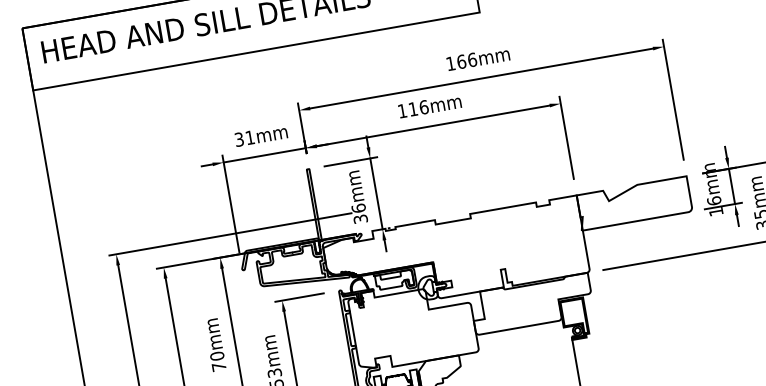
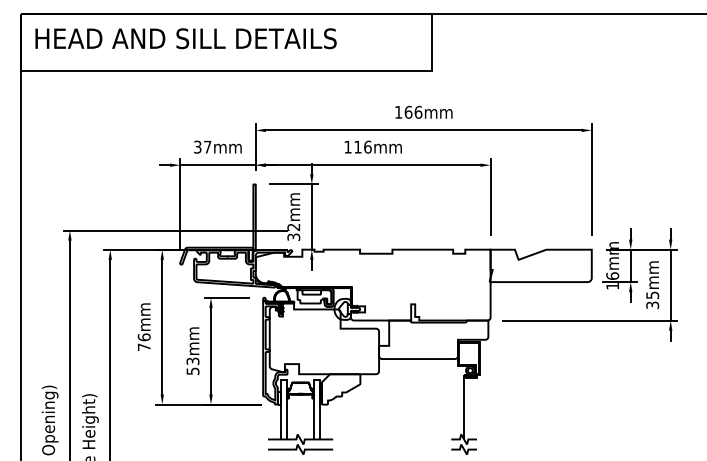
text: (249, 137) -> (207, 146), 31mm -> 37mm
text: (358, 208) -> (293, 227), 36mm -> 32mm
text: (216, 356) -> (143, 337), 70mm -> 76mm

